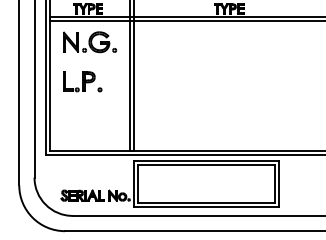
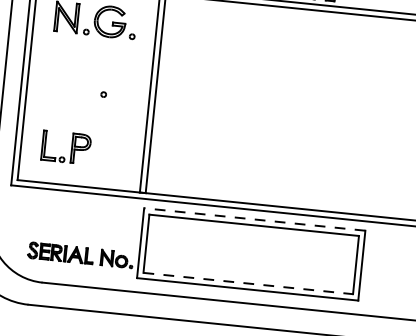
part: (79, 81) -> (66, 147), moved
line: (206, 160) -> (255, 218), solid -> dashed
line: (206, 202) -> (248, 282), solid -> dashed

